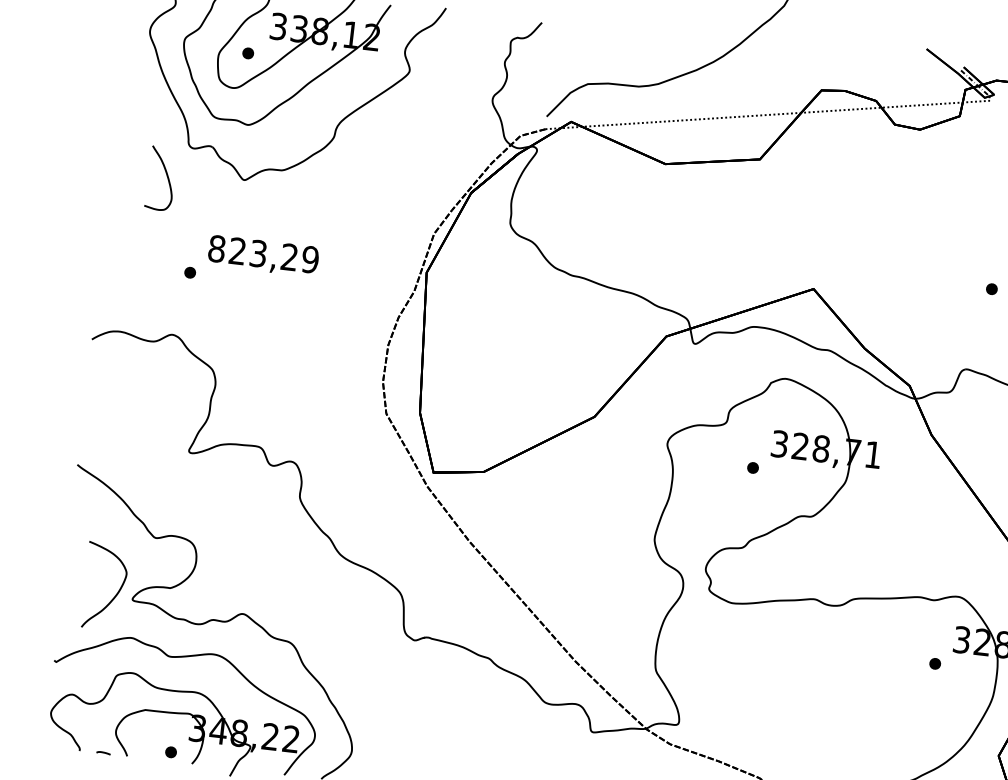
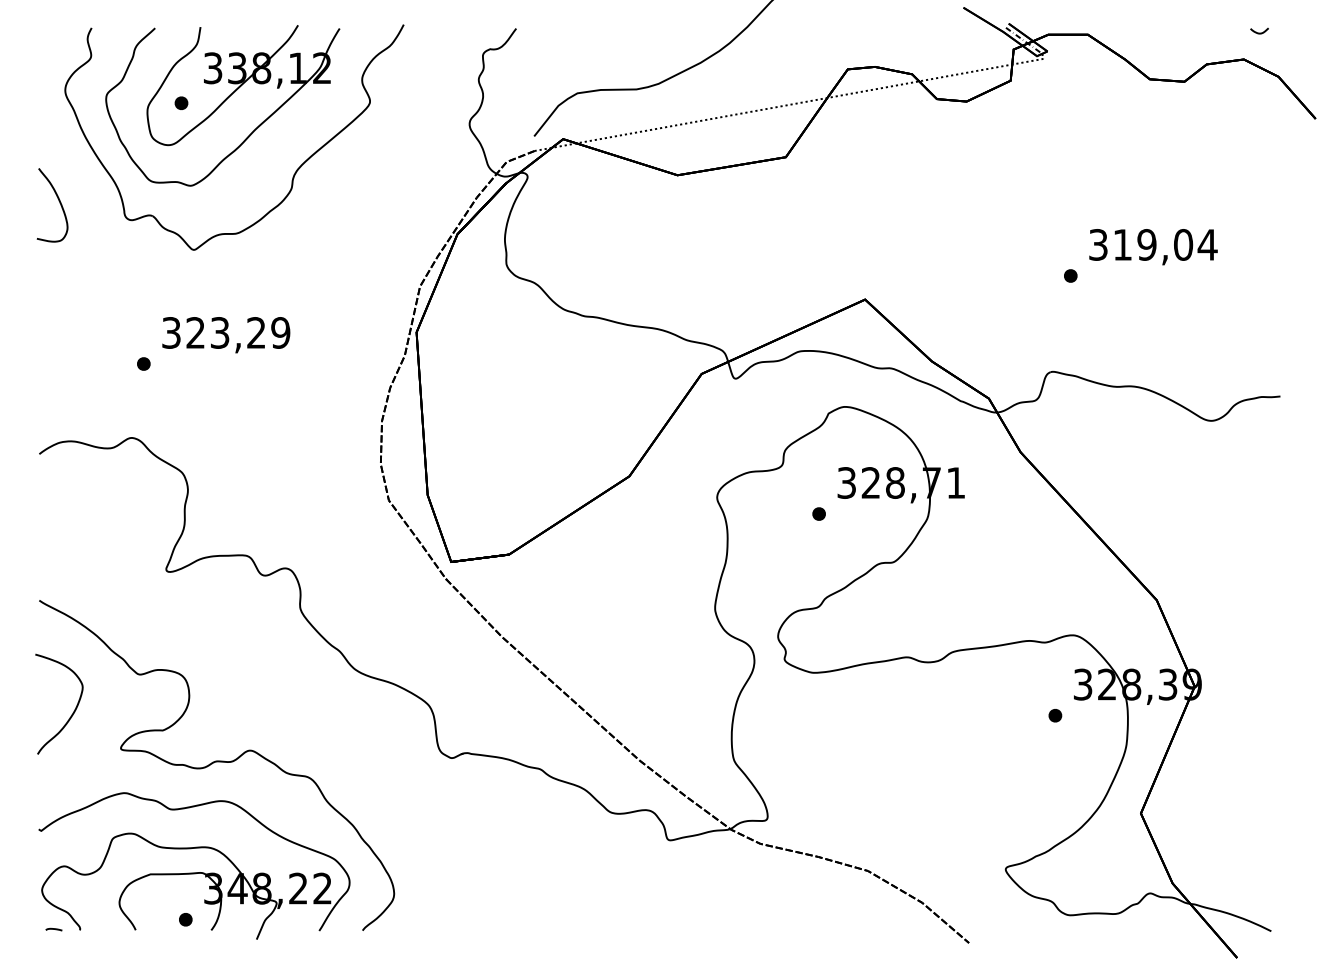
curve: (166, 175) -> (58, 201), moved
text: (216, 248) -> (171, 332), 823,29 -> 323,29
curve: (115, 594) -> (72, 712), moved
curve: (103, 752) -> (53, 929), moved

